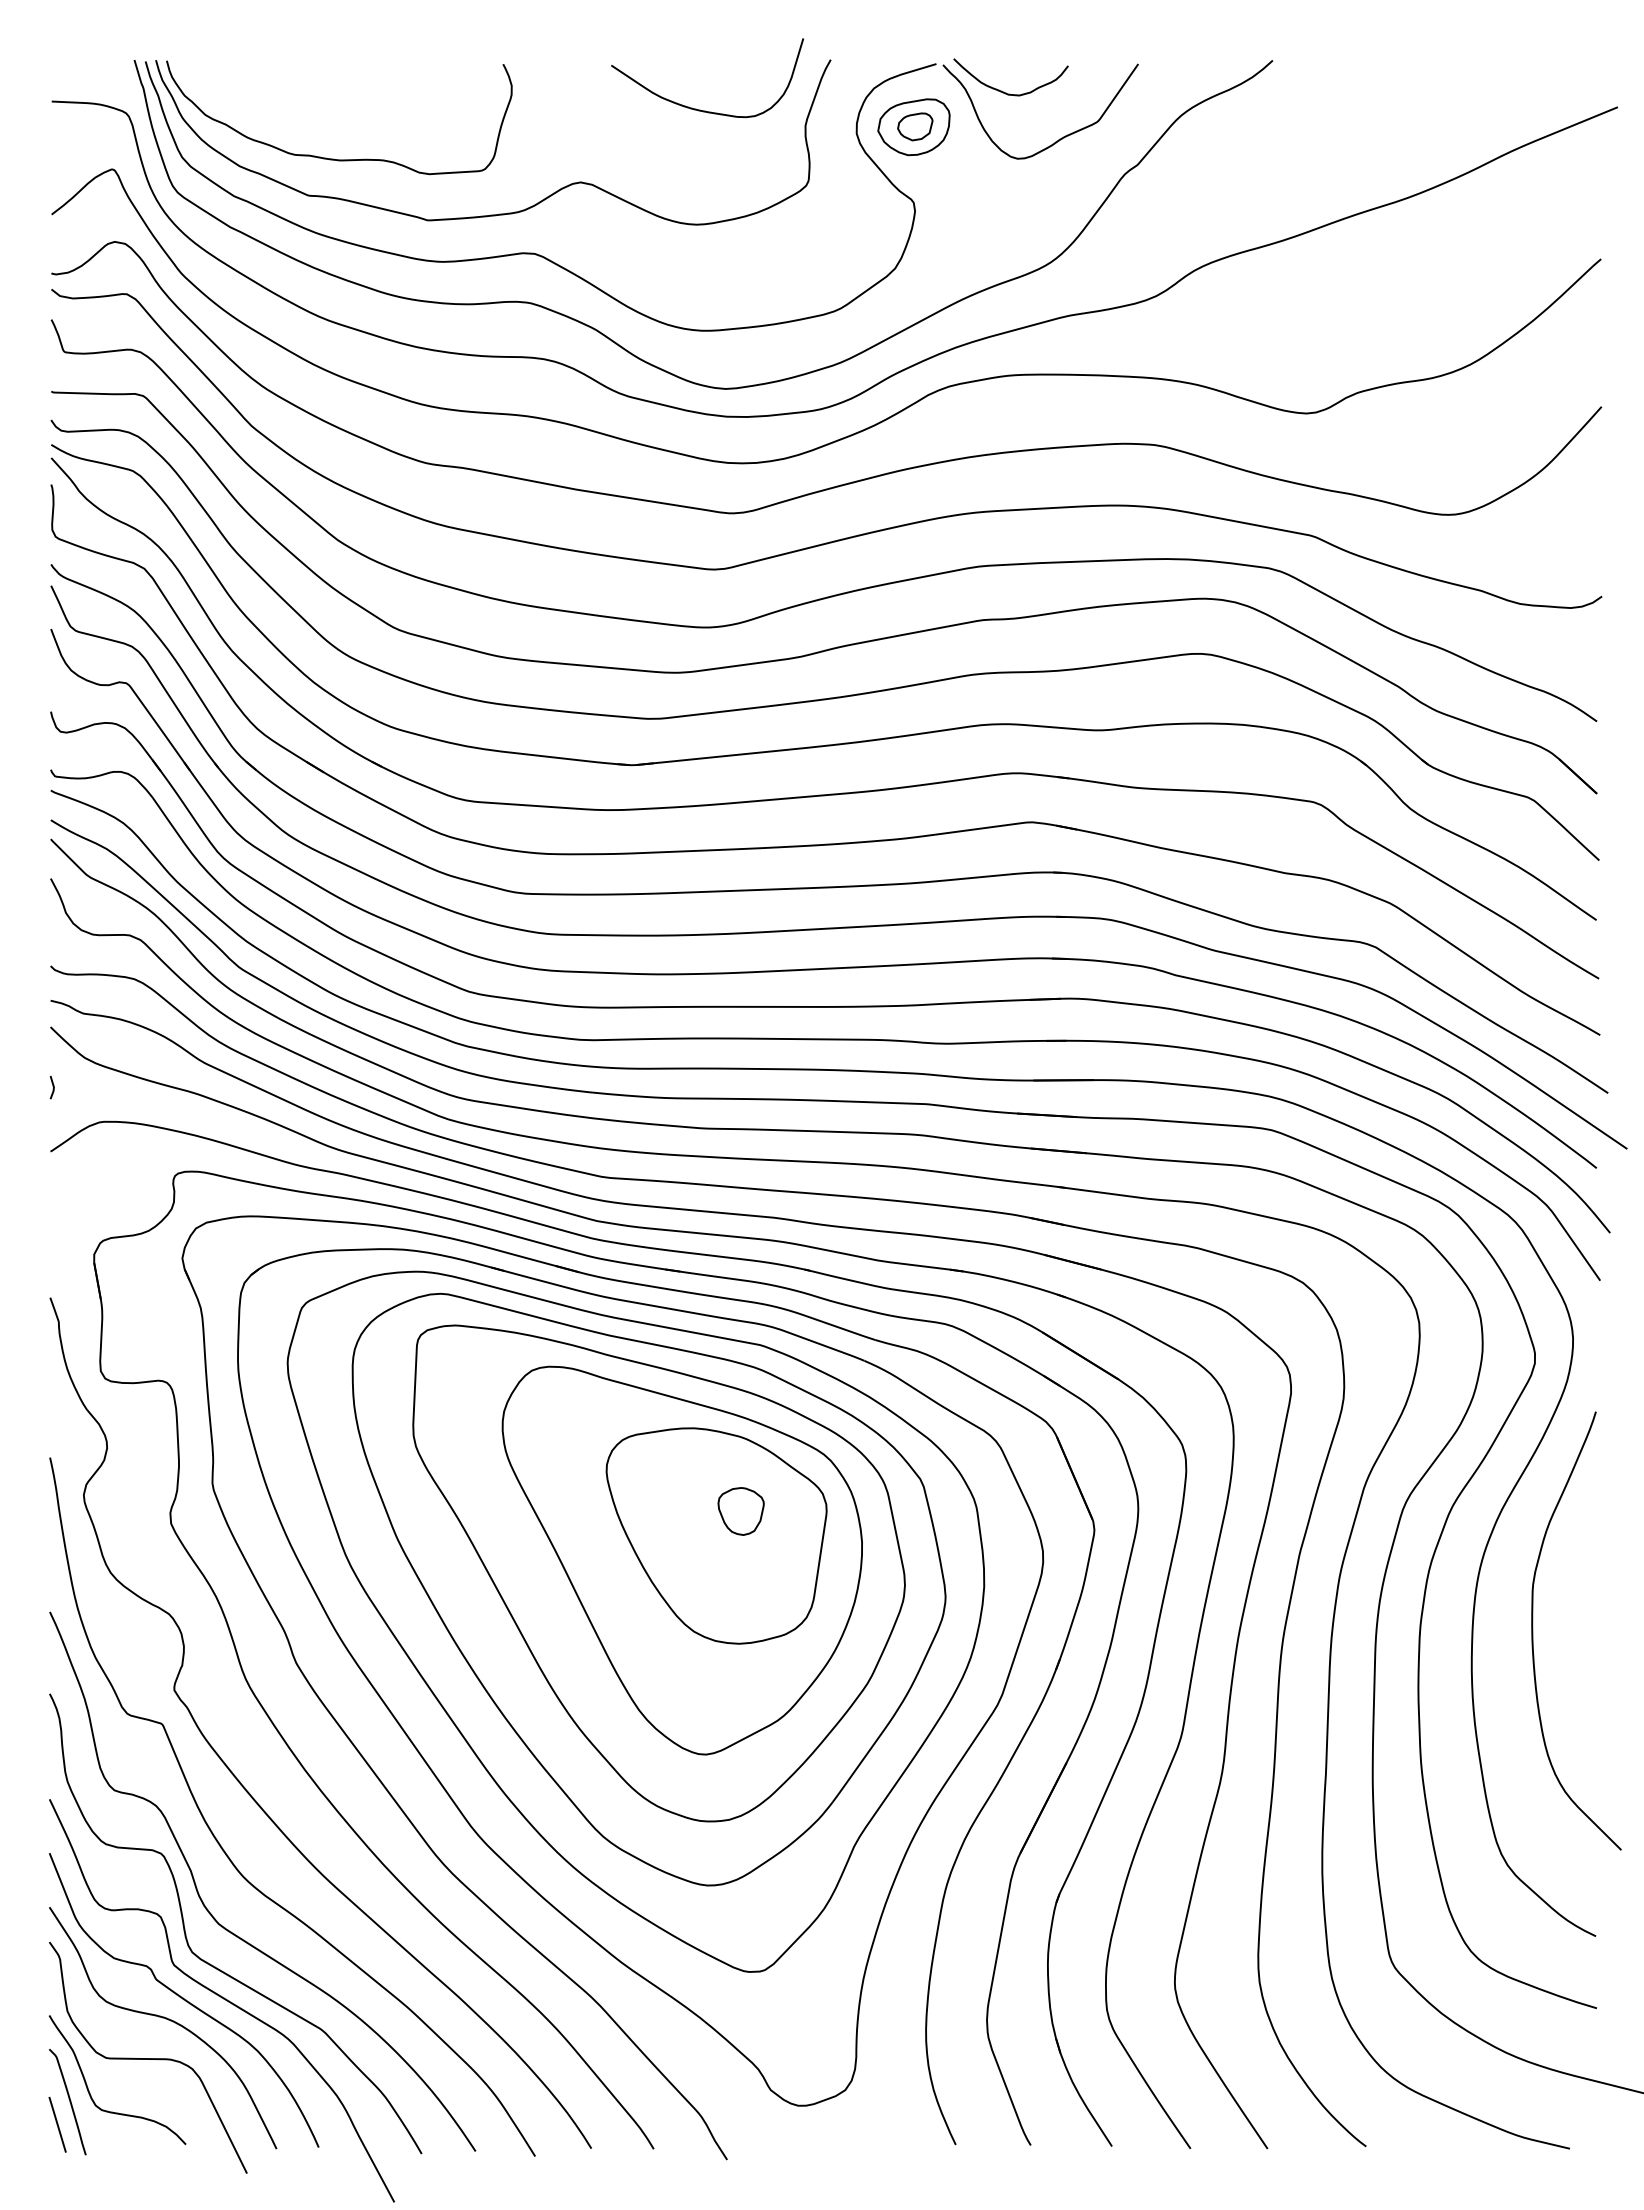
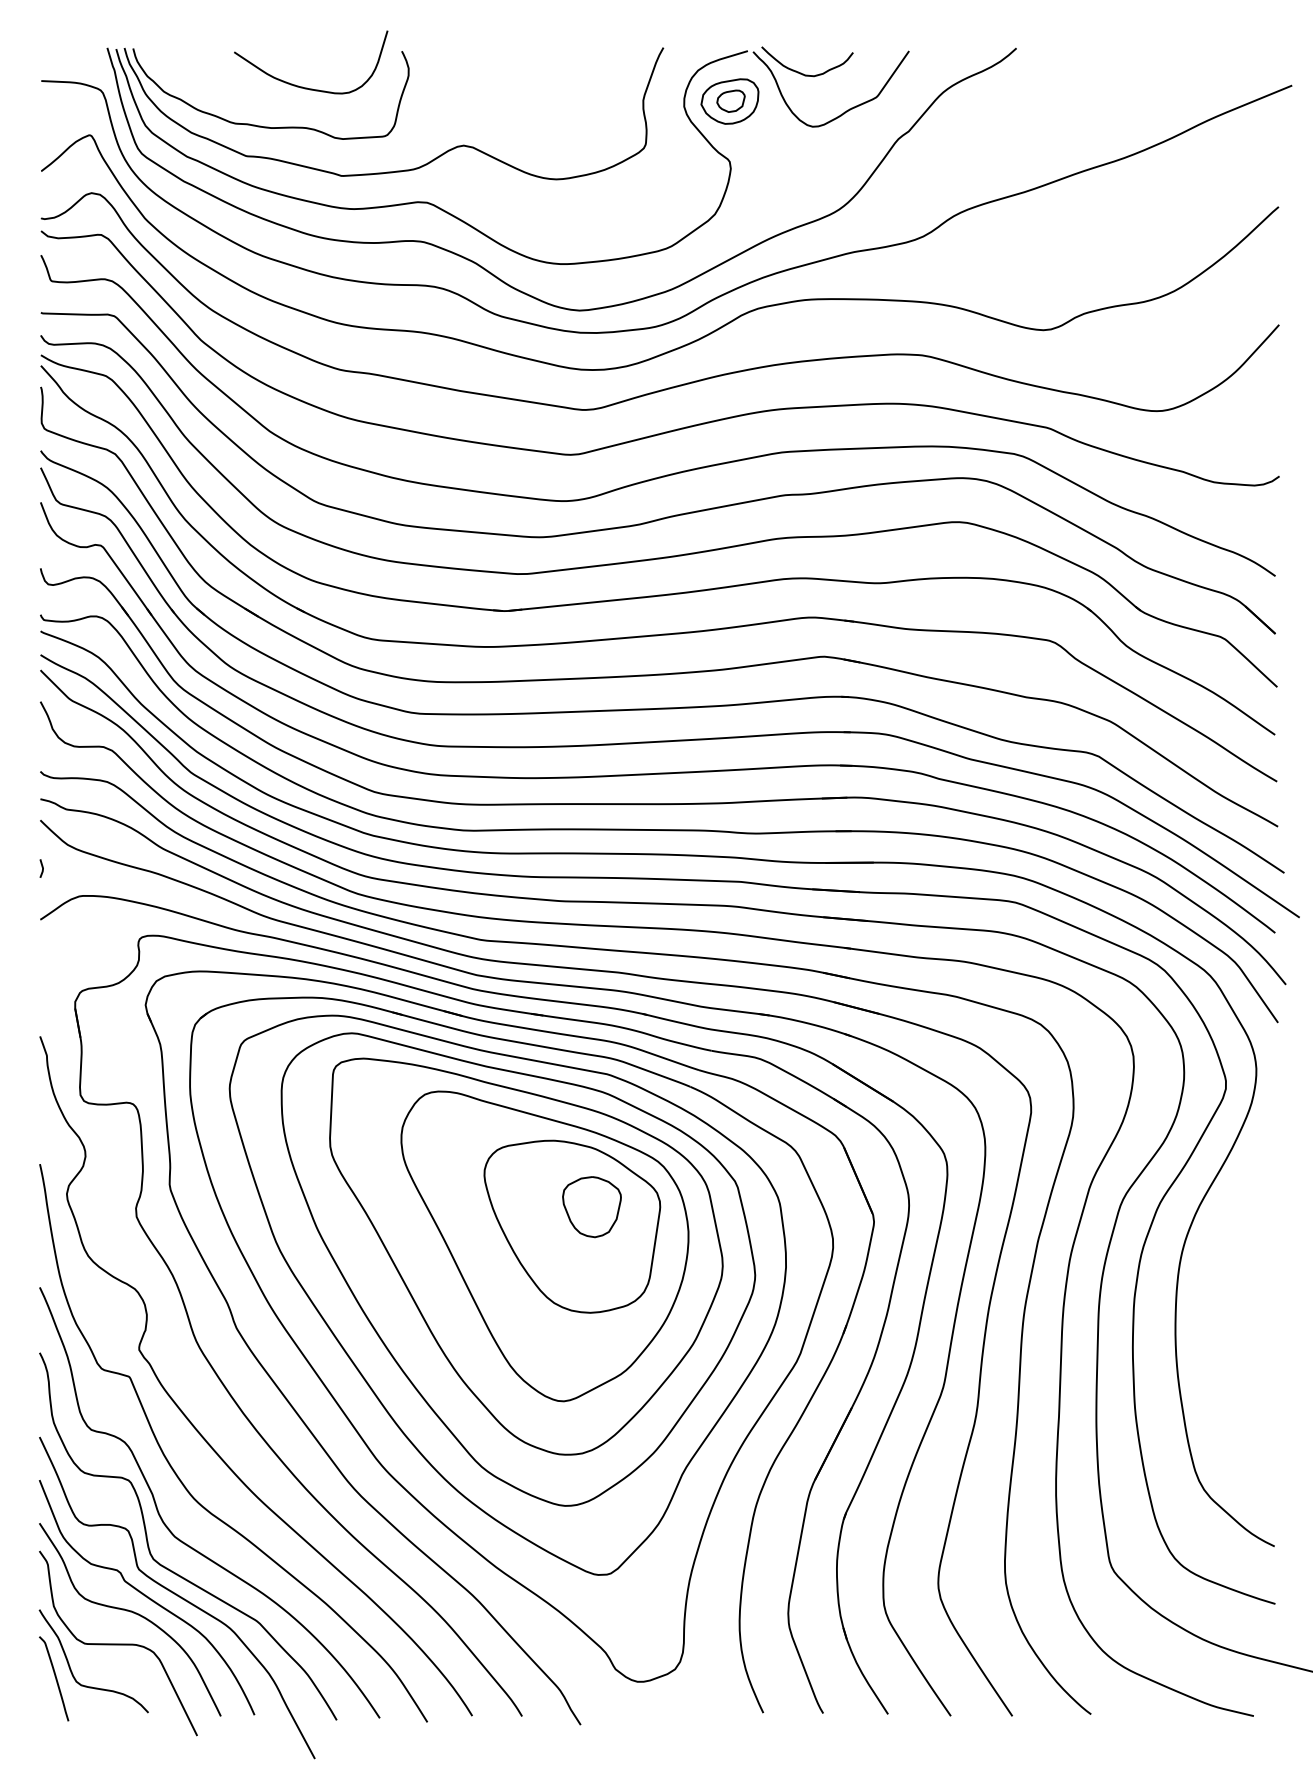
curve: (700, 109) -> (305, 87), moved
part: (740, 1511) -> (591, 1207), size x1.6
curve: (1533, 1630) -> (1224, 1302), removed
line: (57, 2124) -> (45, 1696), removed

